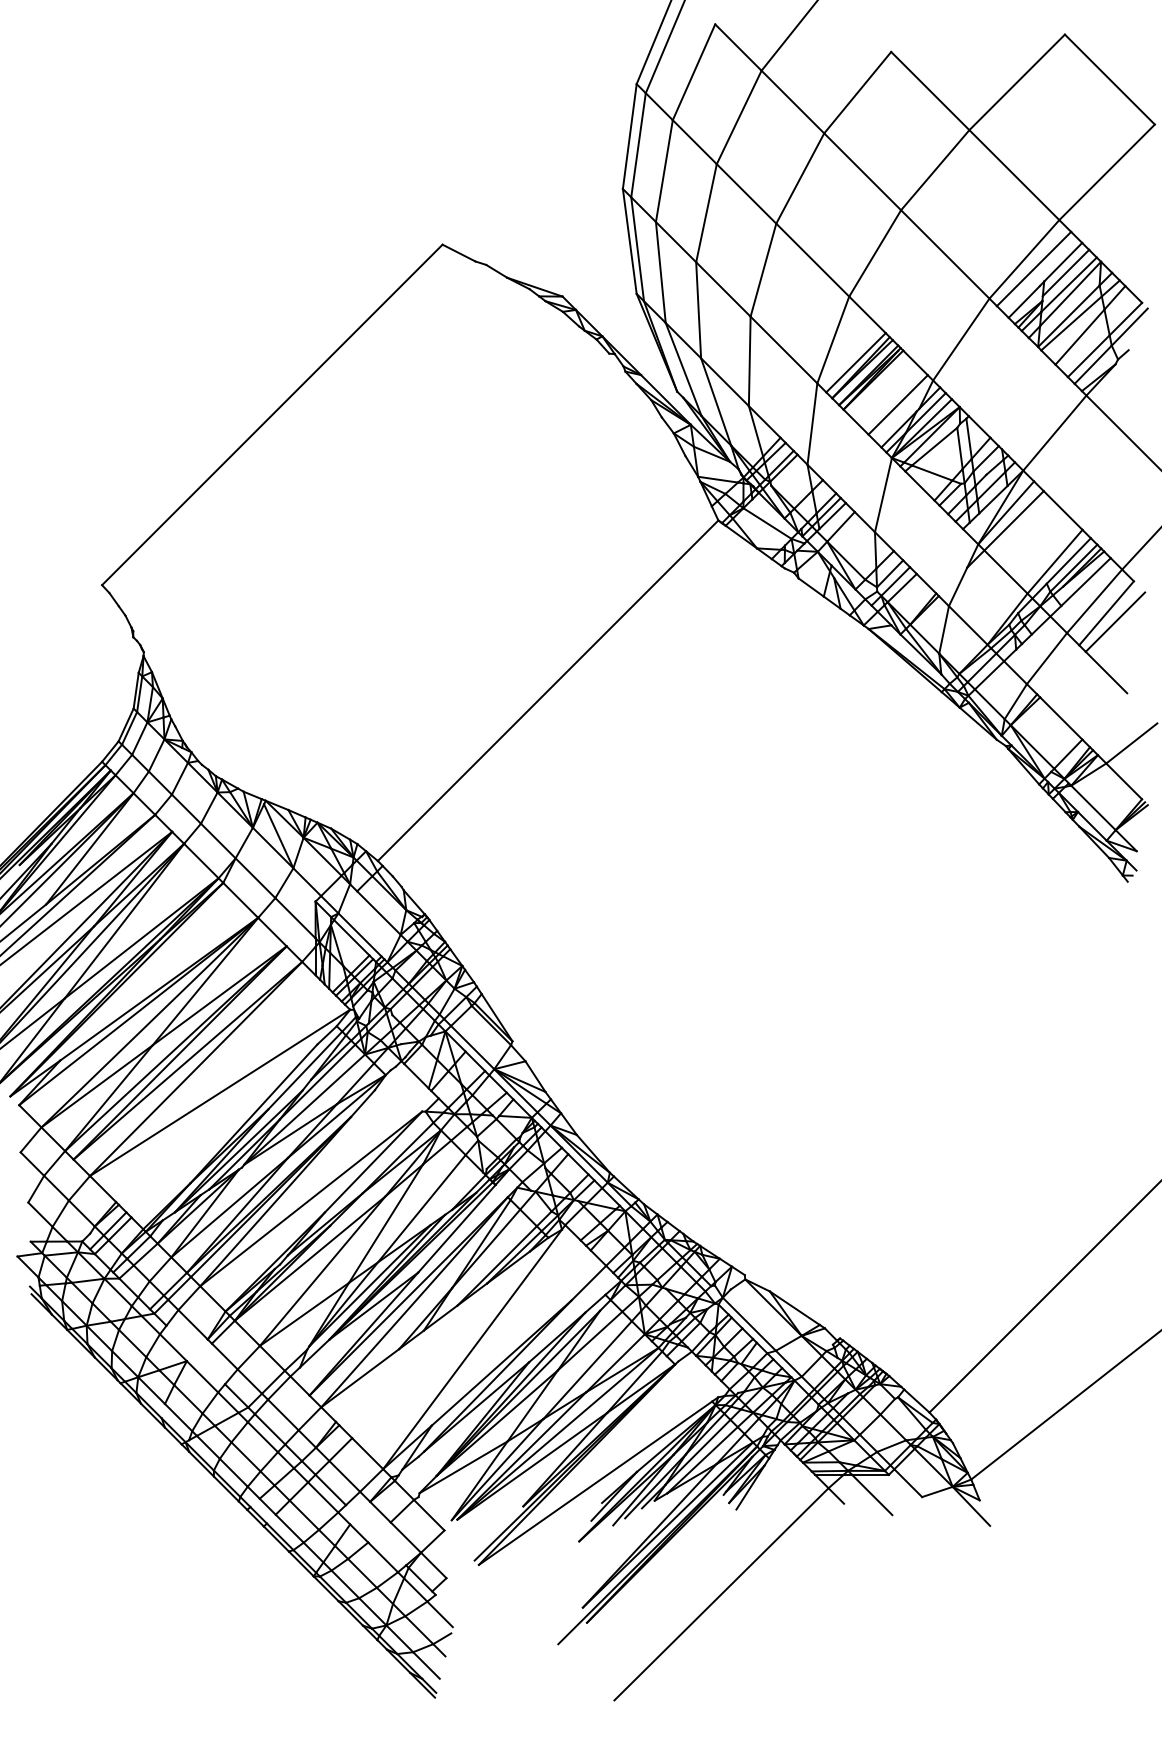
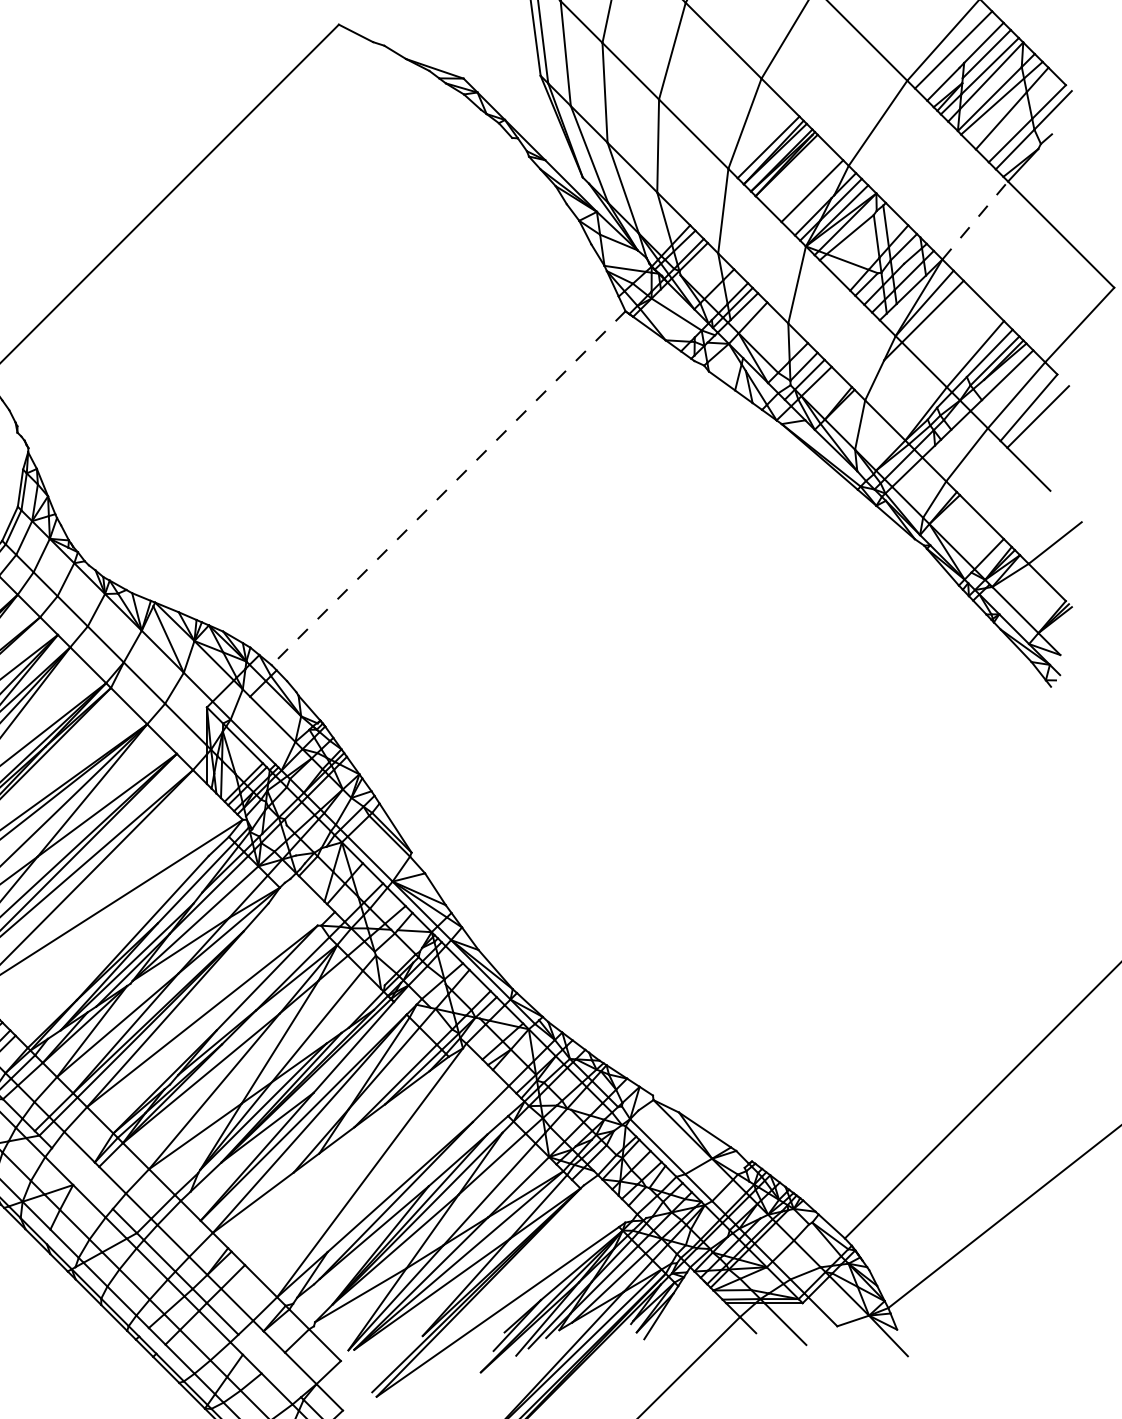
line: (1055, 432) -> (975, 219), solid -> dashed
line: (548, 690) -> (448, 488), solid -> dashed

